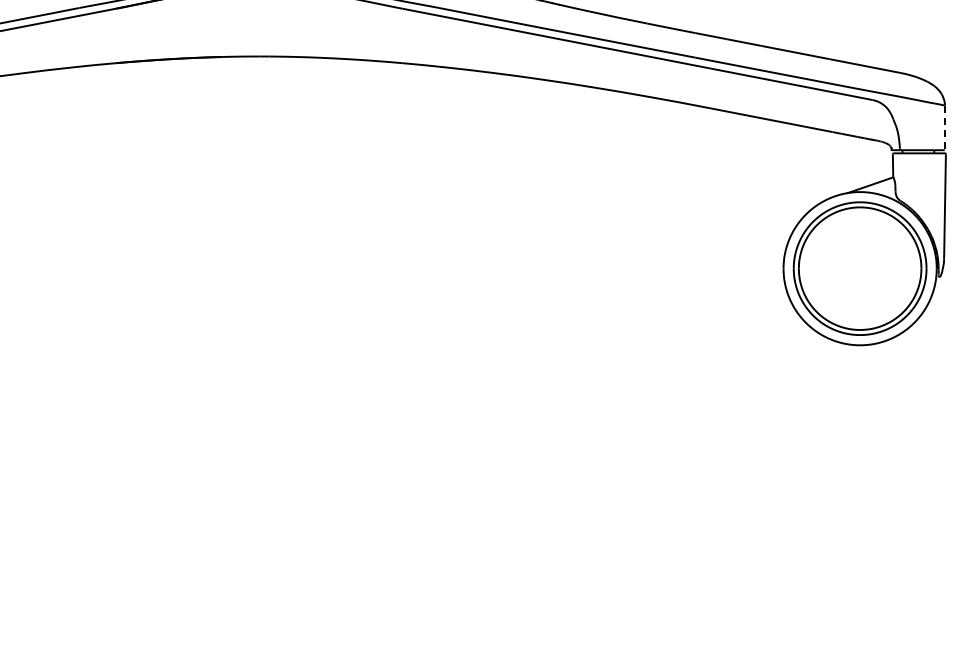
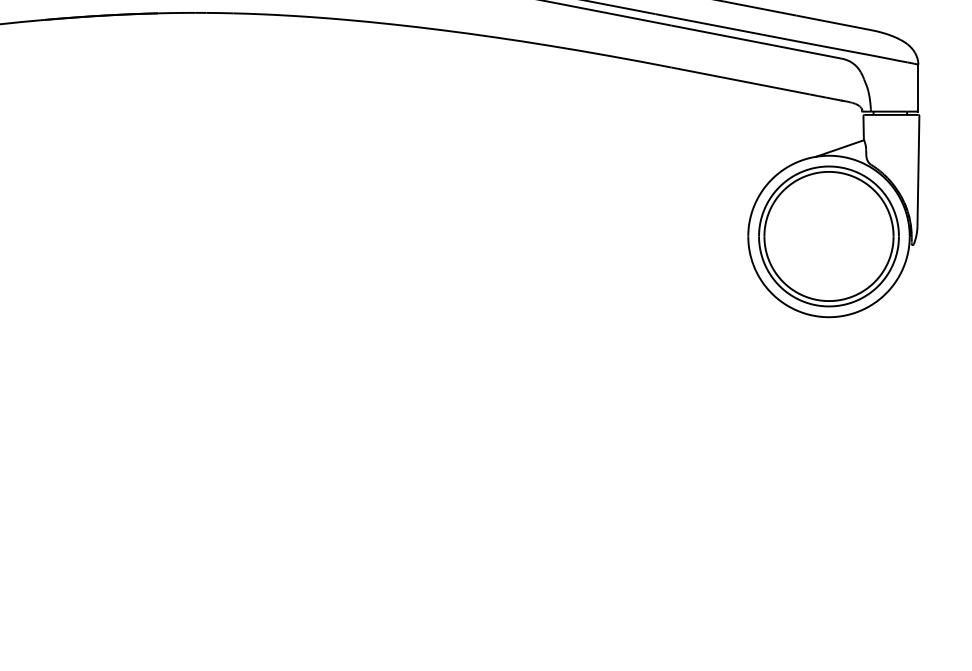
line: (944, 128) -> (917, 88), dashed -> solid

